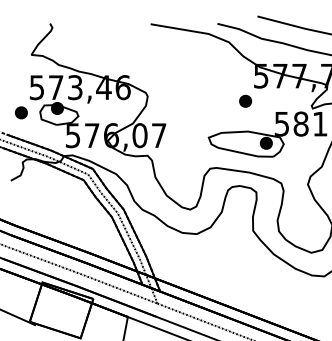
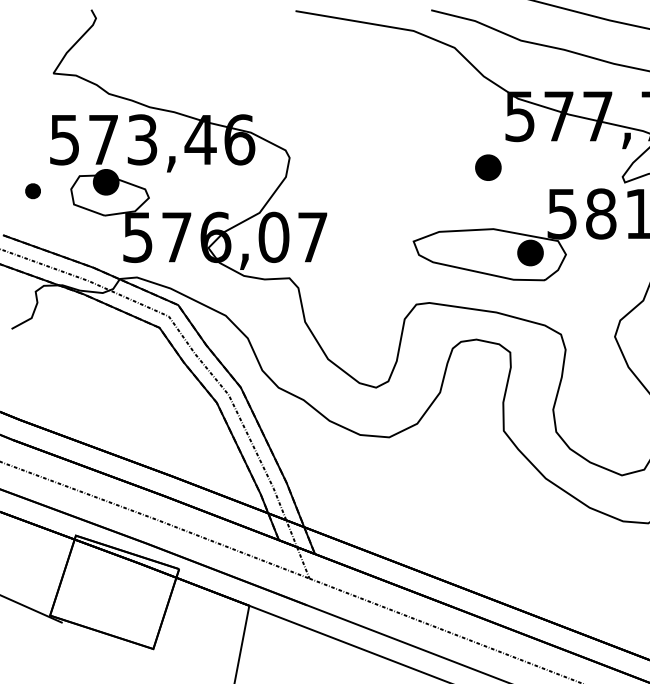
part: (21, 112) -> (33, 190), size x0.6

